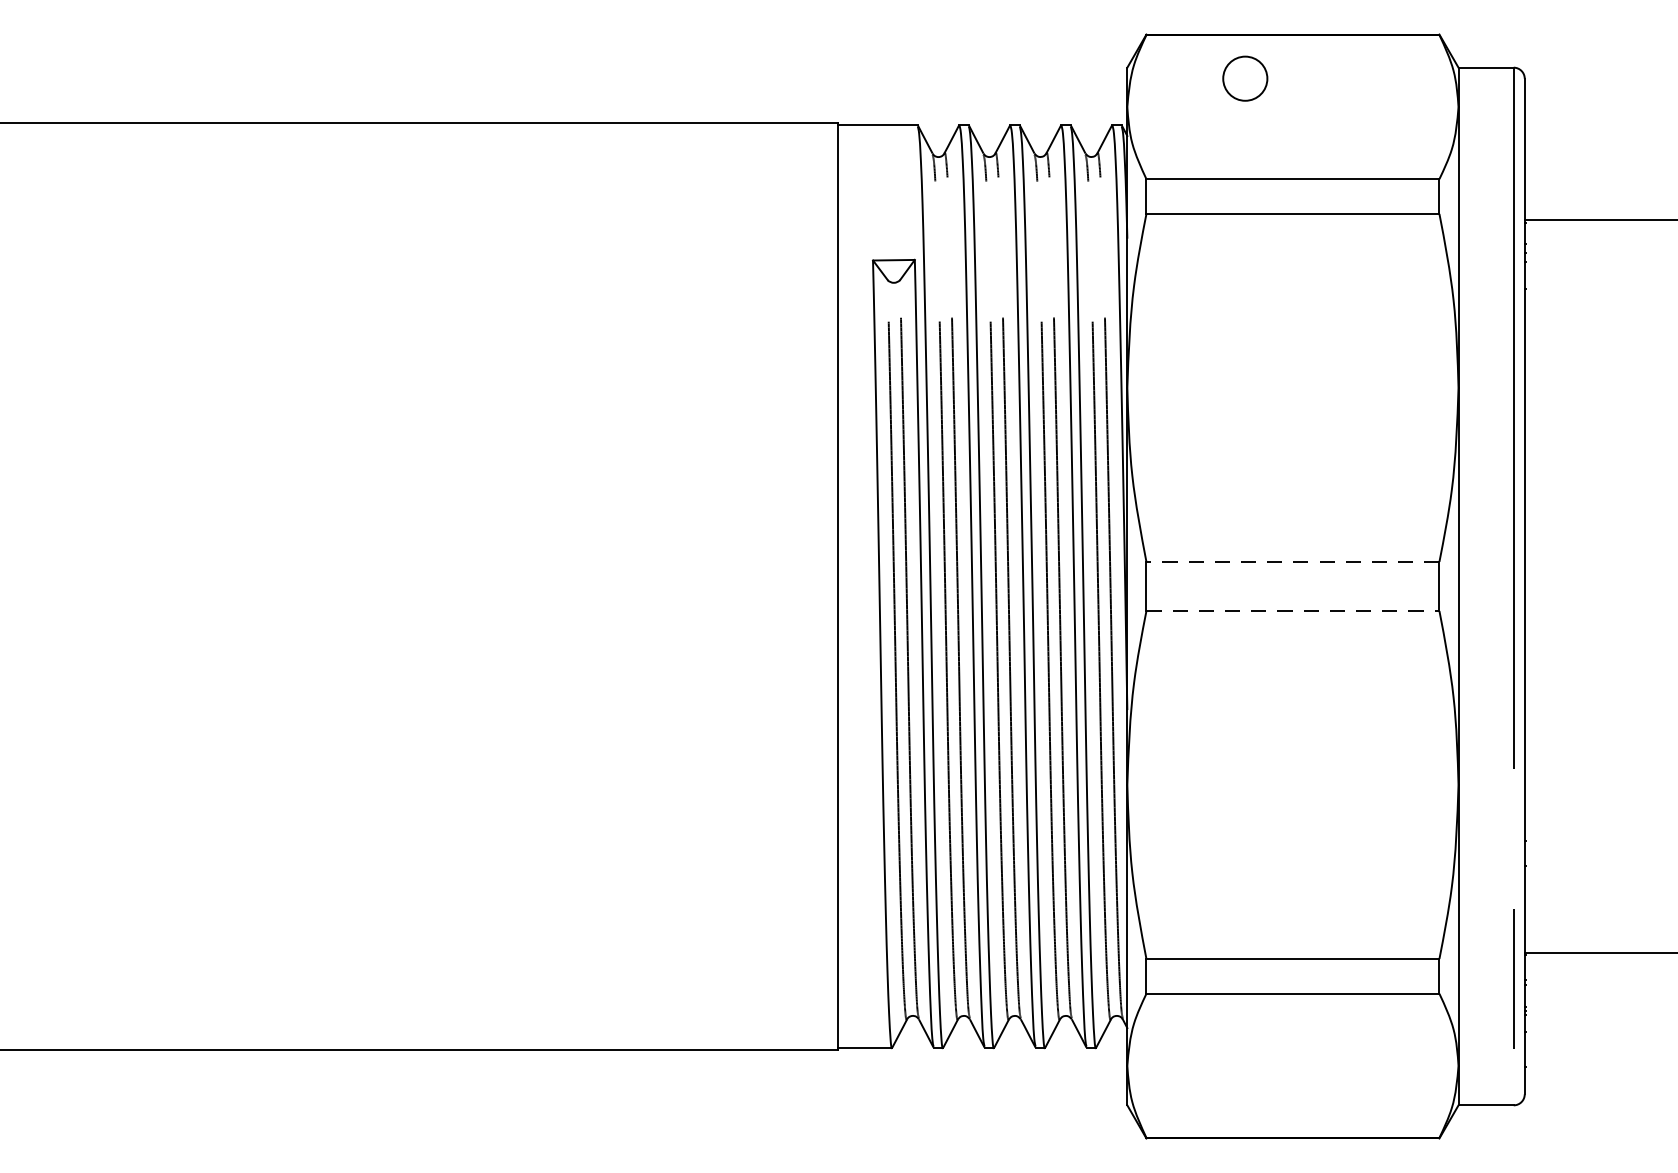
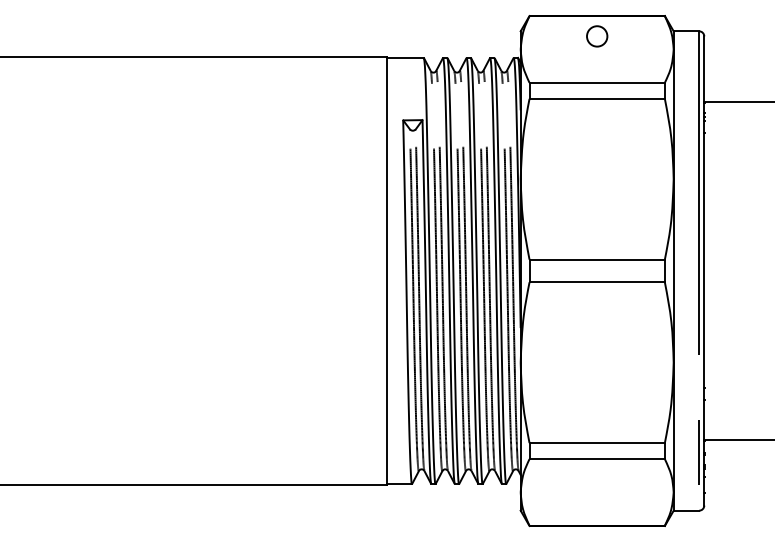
circle: (1245, 78) -> (597, 36), moved
line: (1293, 561) -> (597, 259), dashed -> solid
line: (1293, 611) -> (597, 282), dashed -> solid

